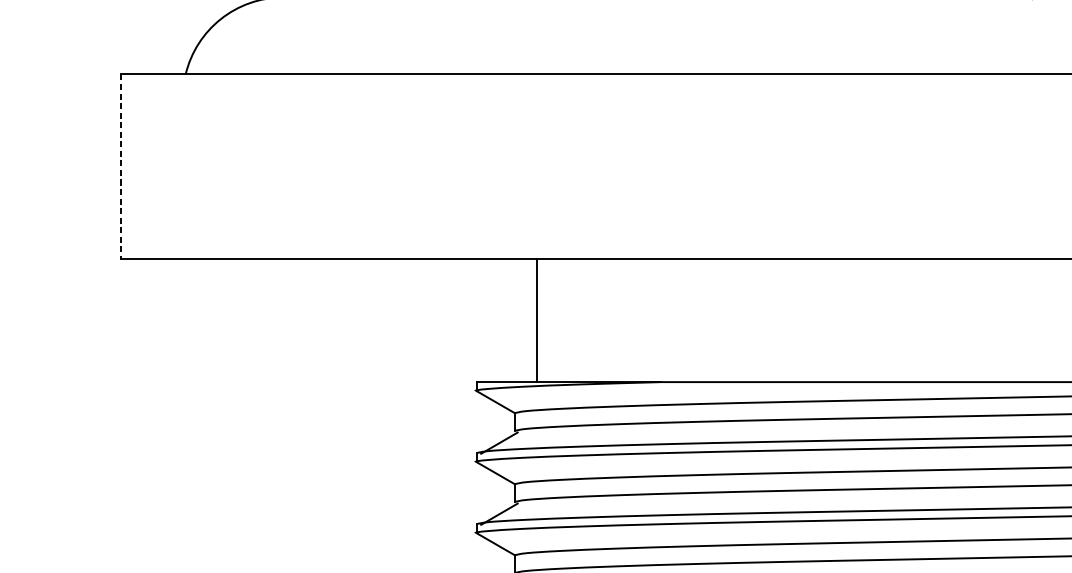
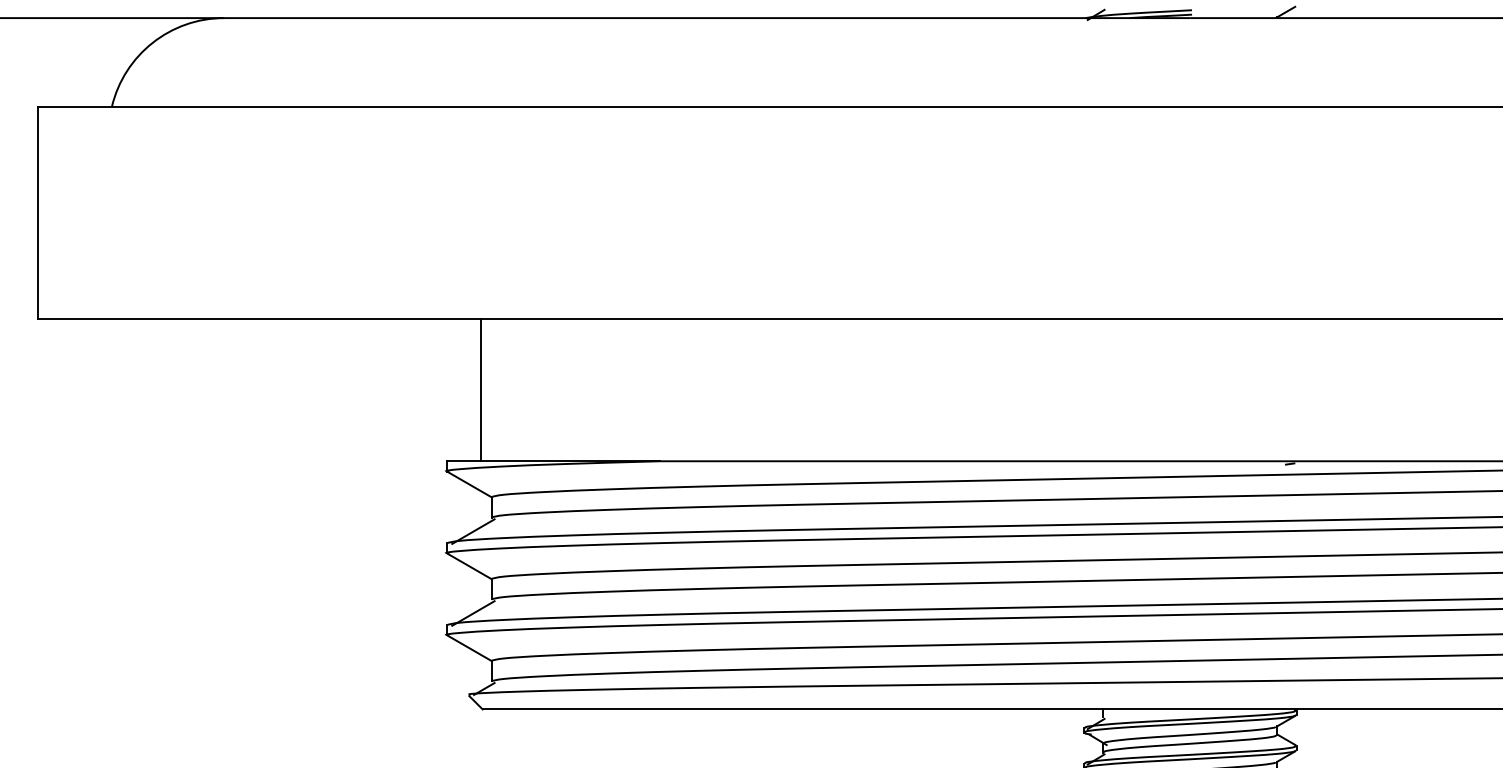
line: (121, 167) -> (37, 213), dashed -> solid
line: (537, 320) -> (481, 390), moved

